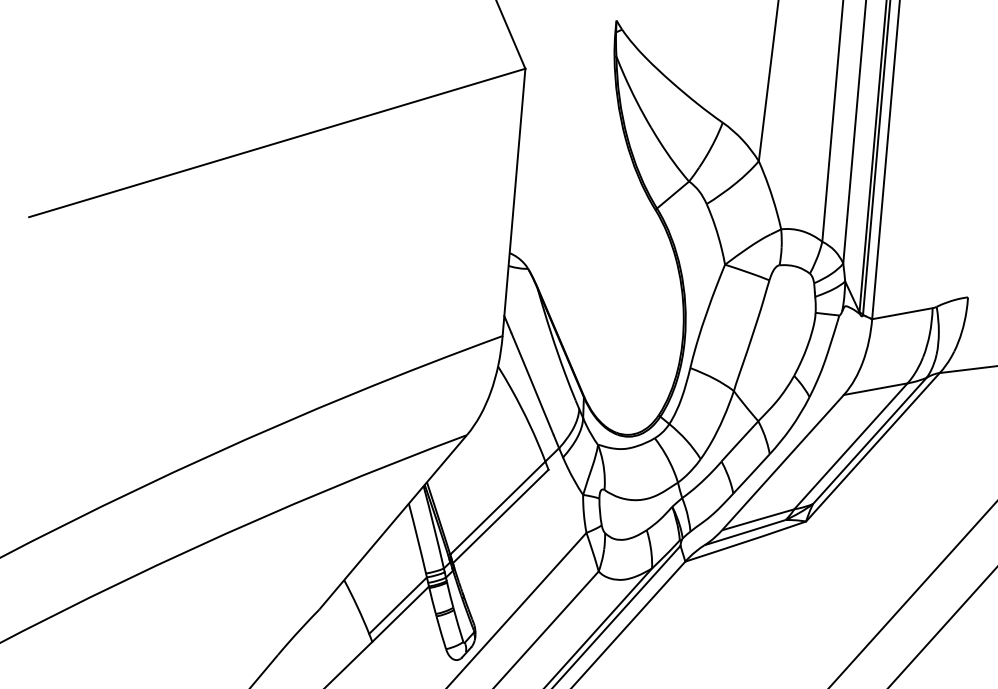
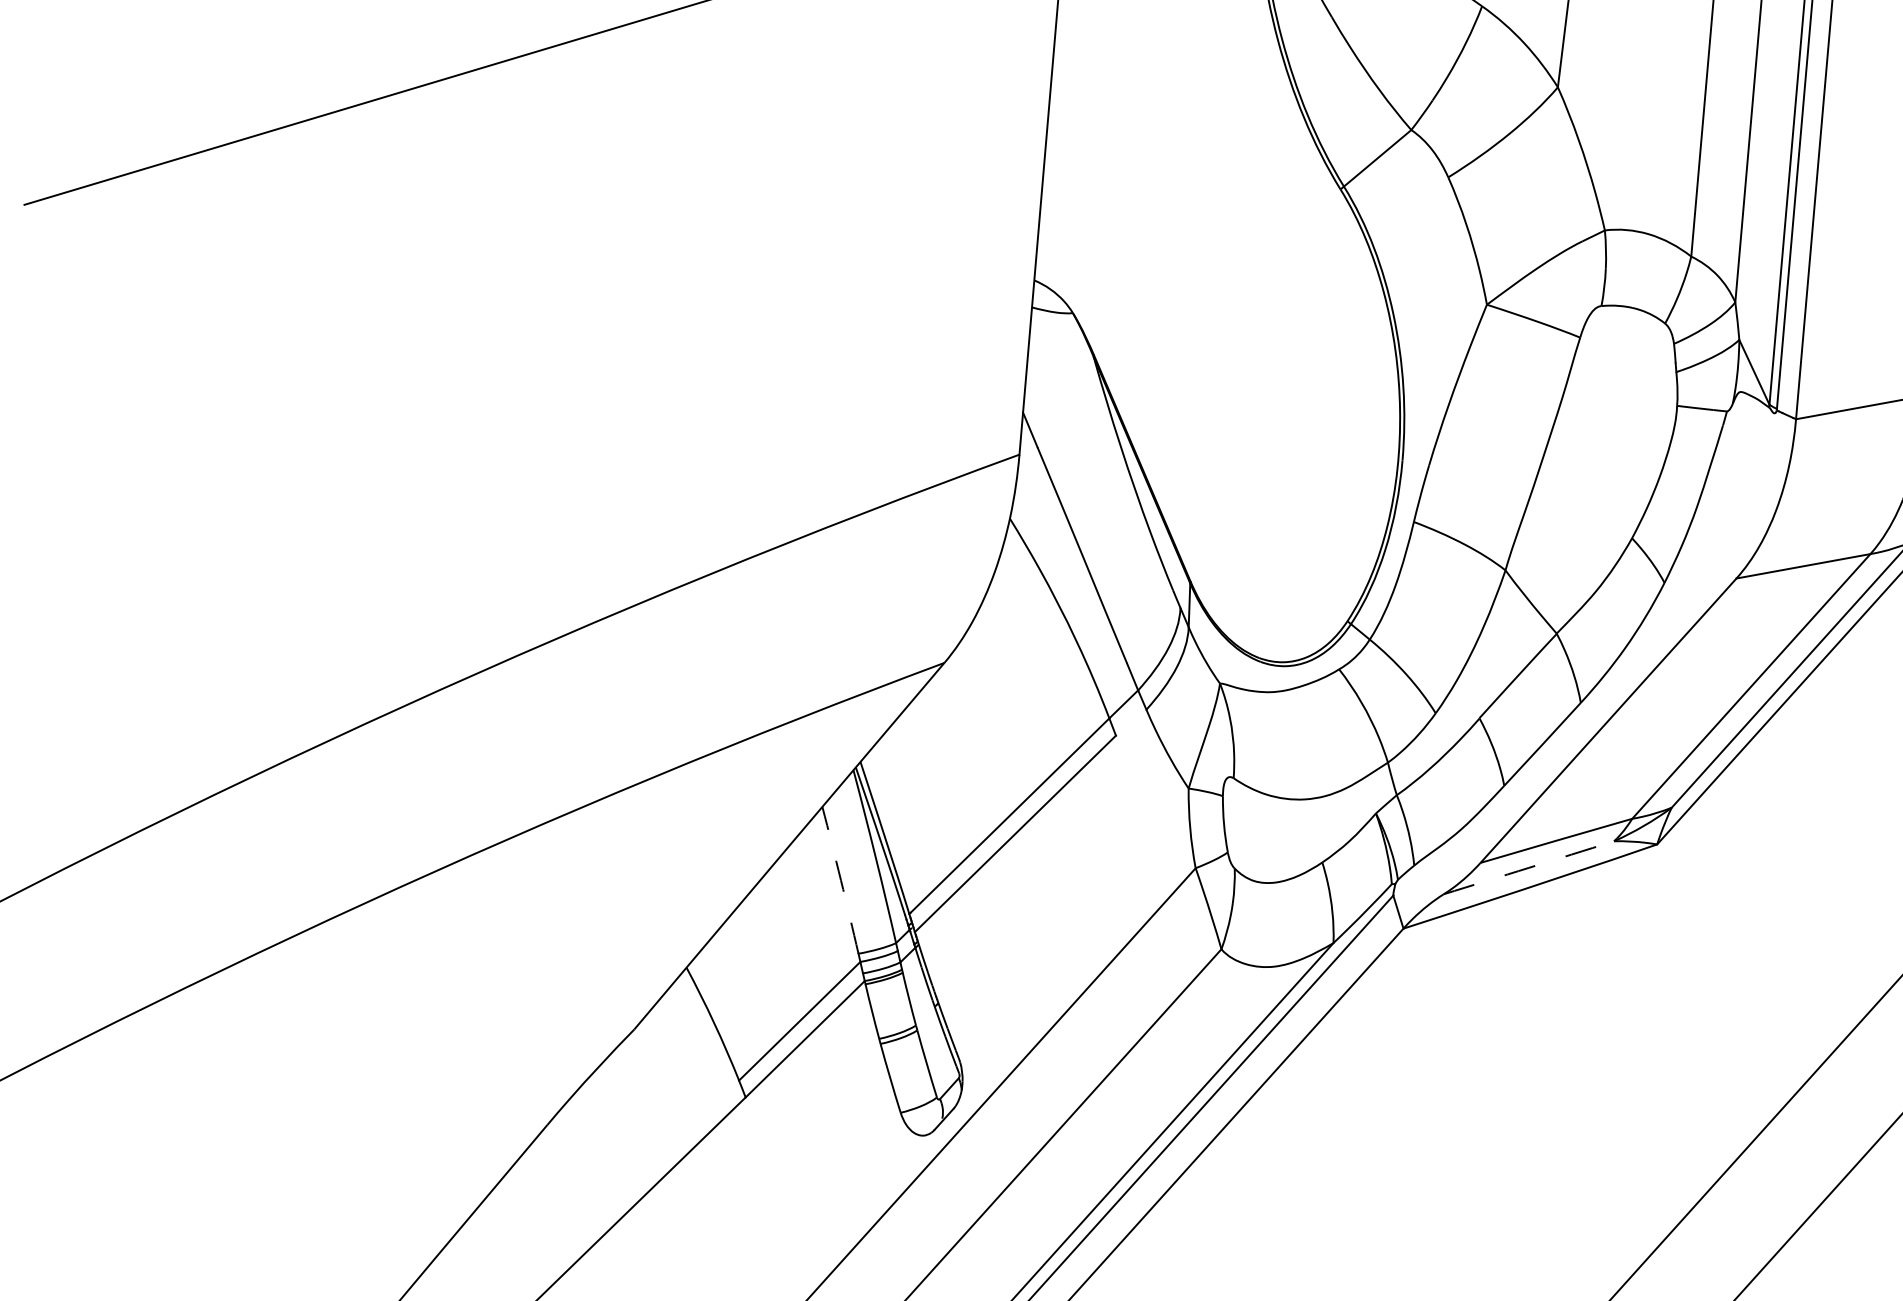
arc: (745, 532) -> (1529, 867), solid -> dashed
arc: (417, 538) -> (840, 880), solid -> dashed

